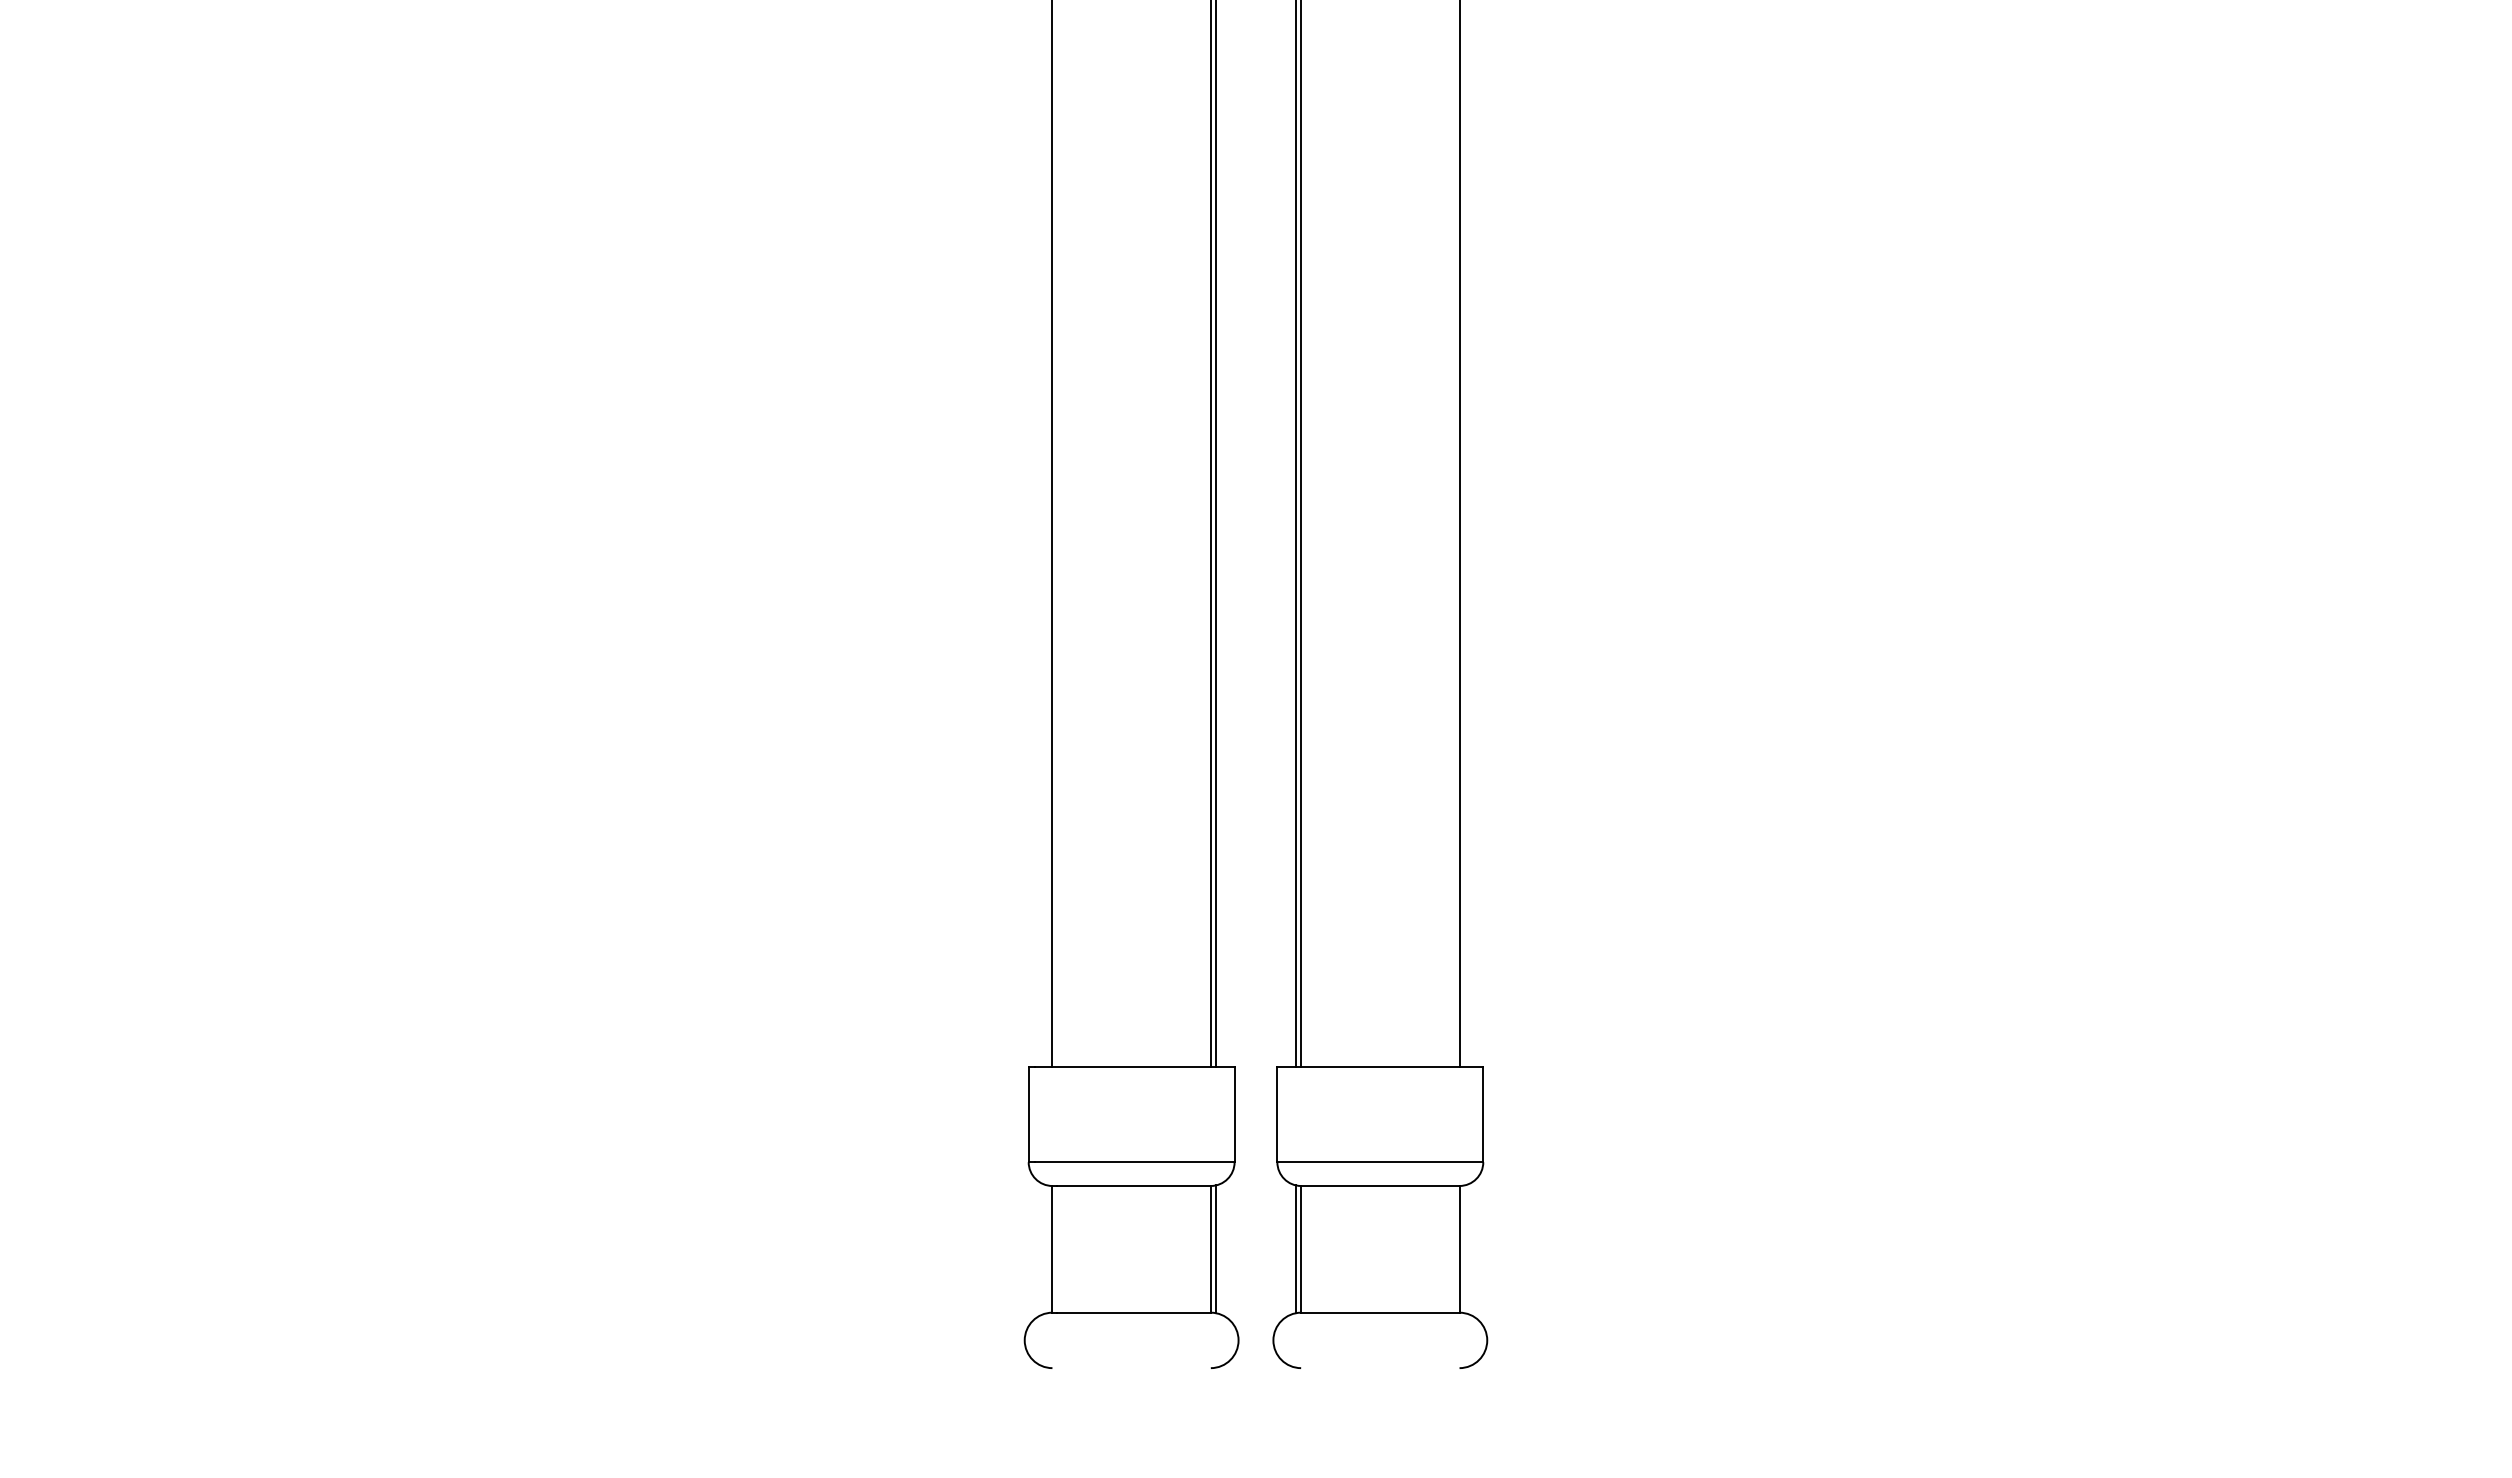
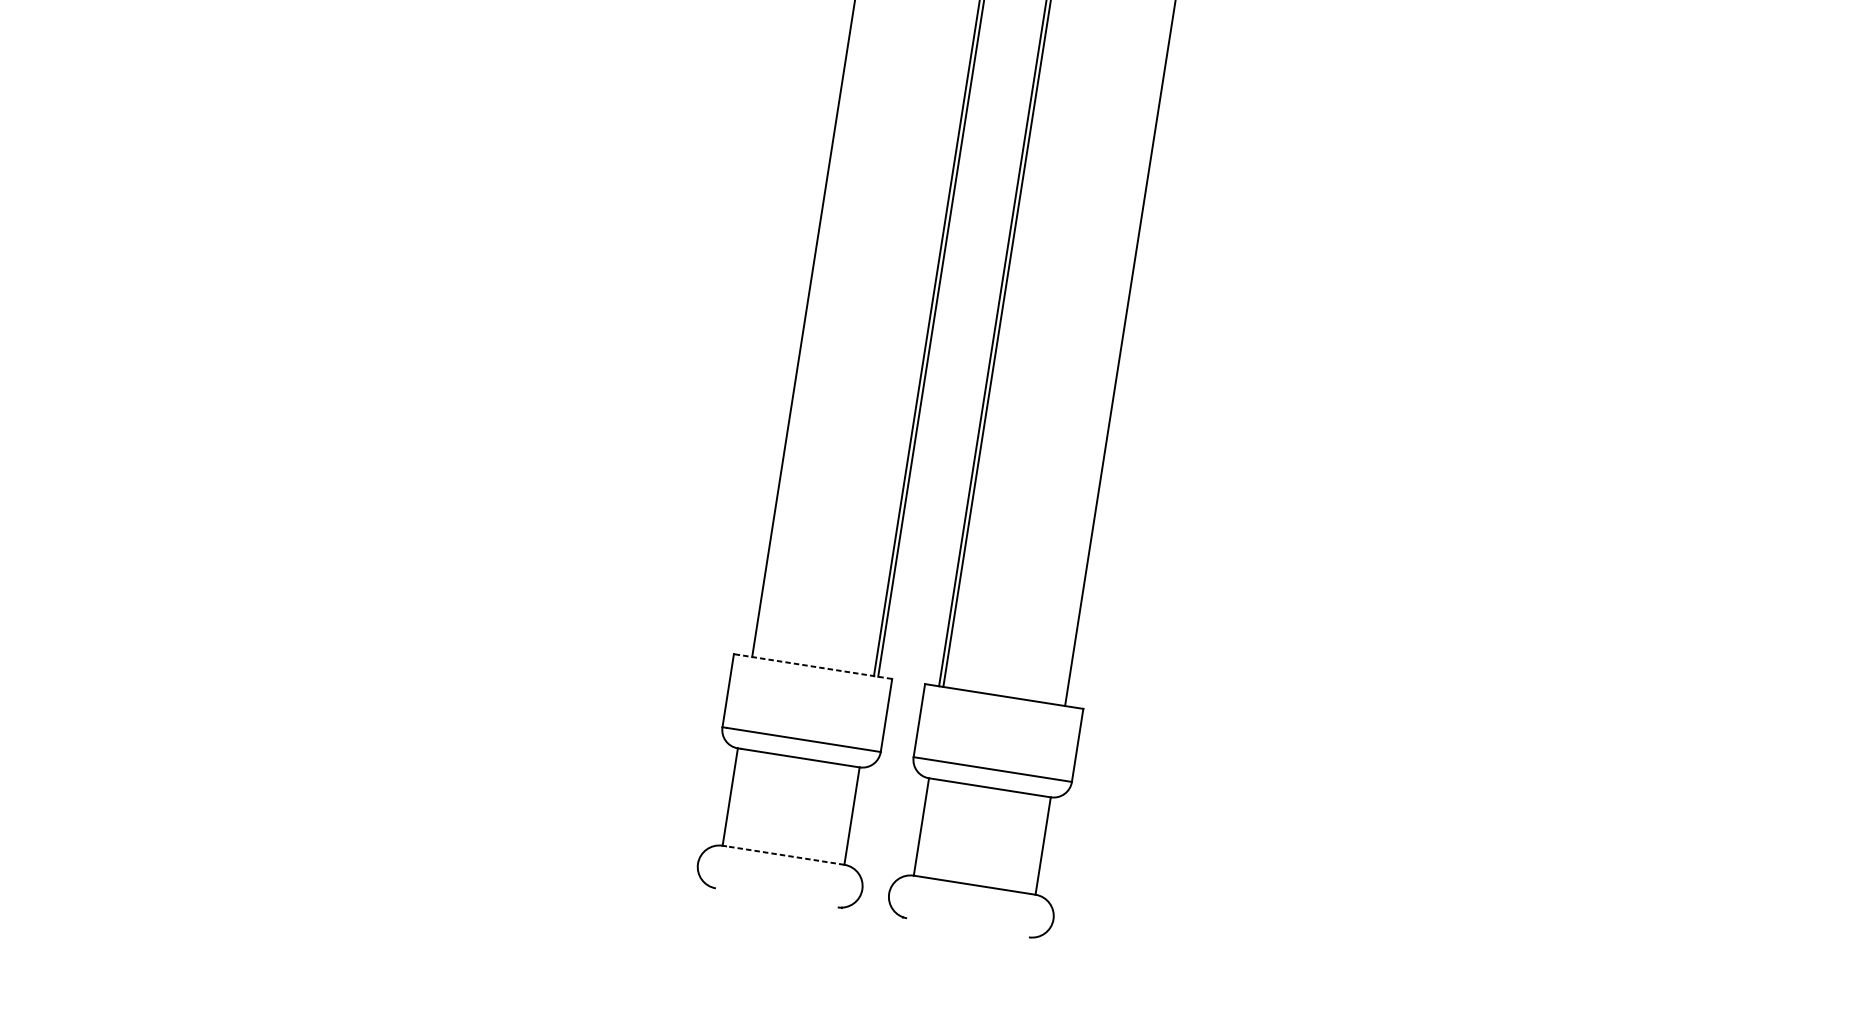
line: (1134, 1067) -> (815, 667), solid -> dashed
line: (1216, 1249) -> (856, 816), removed
line: (1295, 1249) -> (917, 826), removed
line: (1133, 1312) -> (784, 855), solid -> dashed

